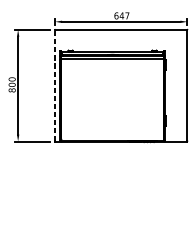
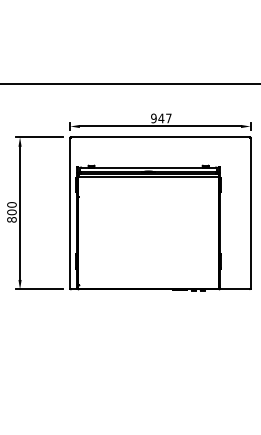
text: (116, 15) -> (153, 118), 647 -> 947
line: (55, 85) -> (70, 213), dashed -> solid

